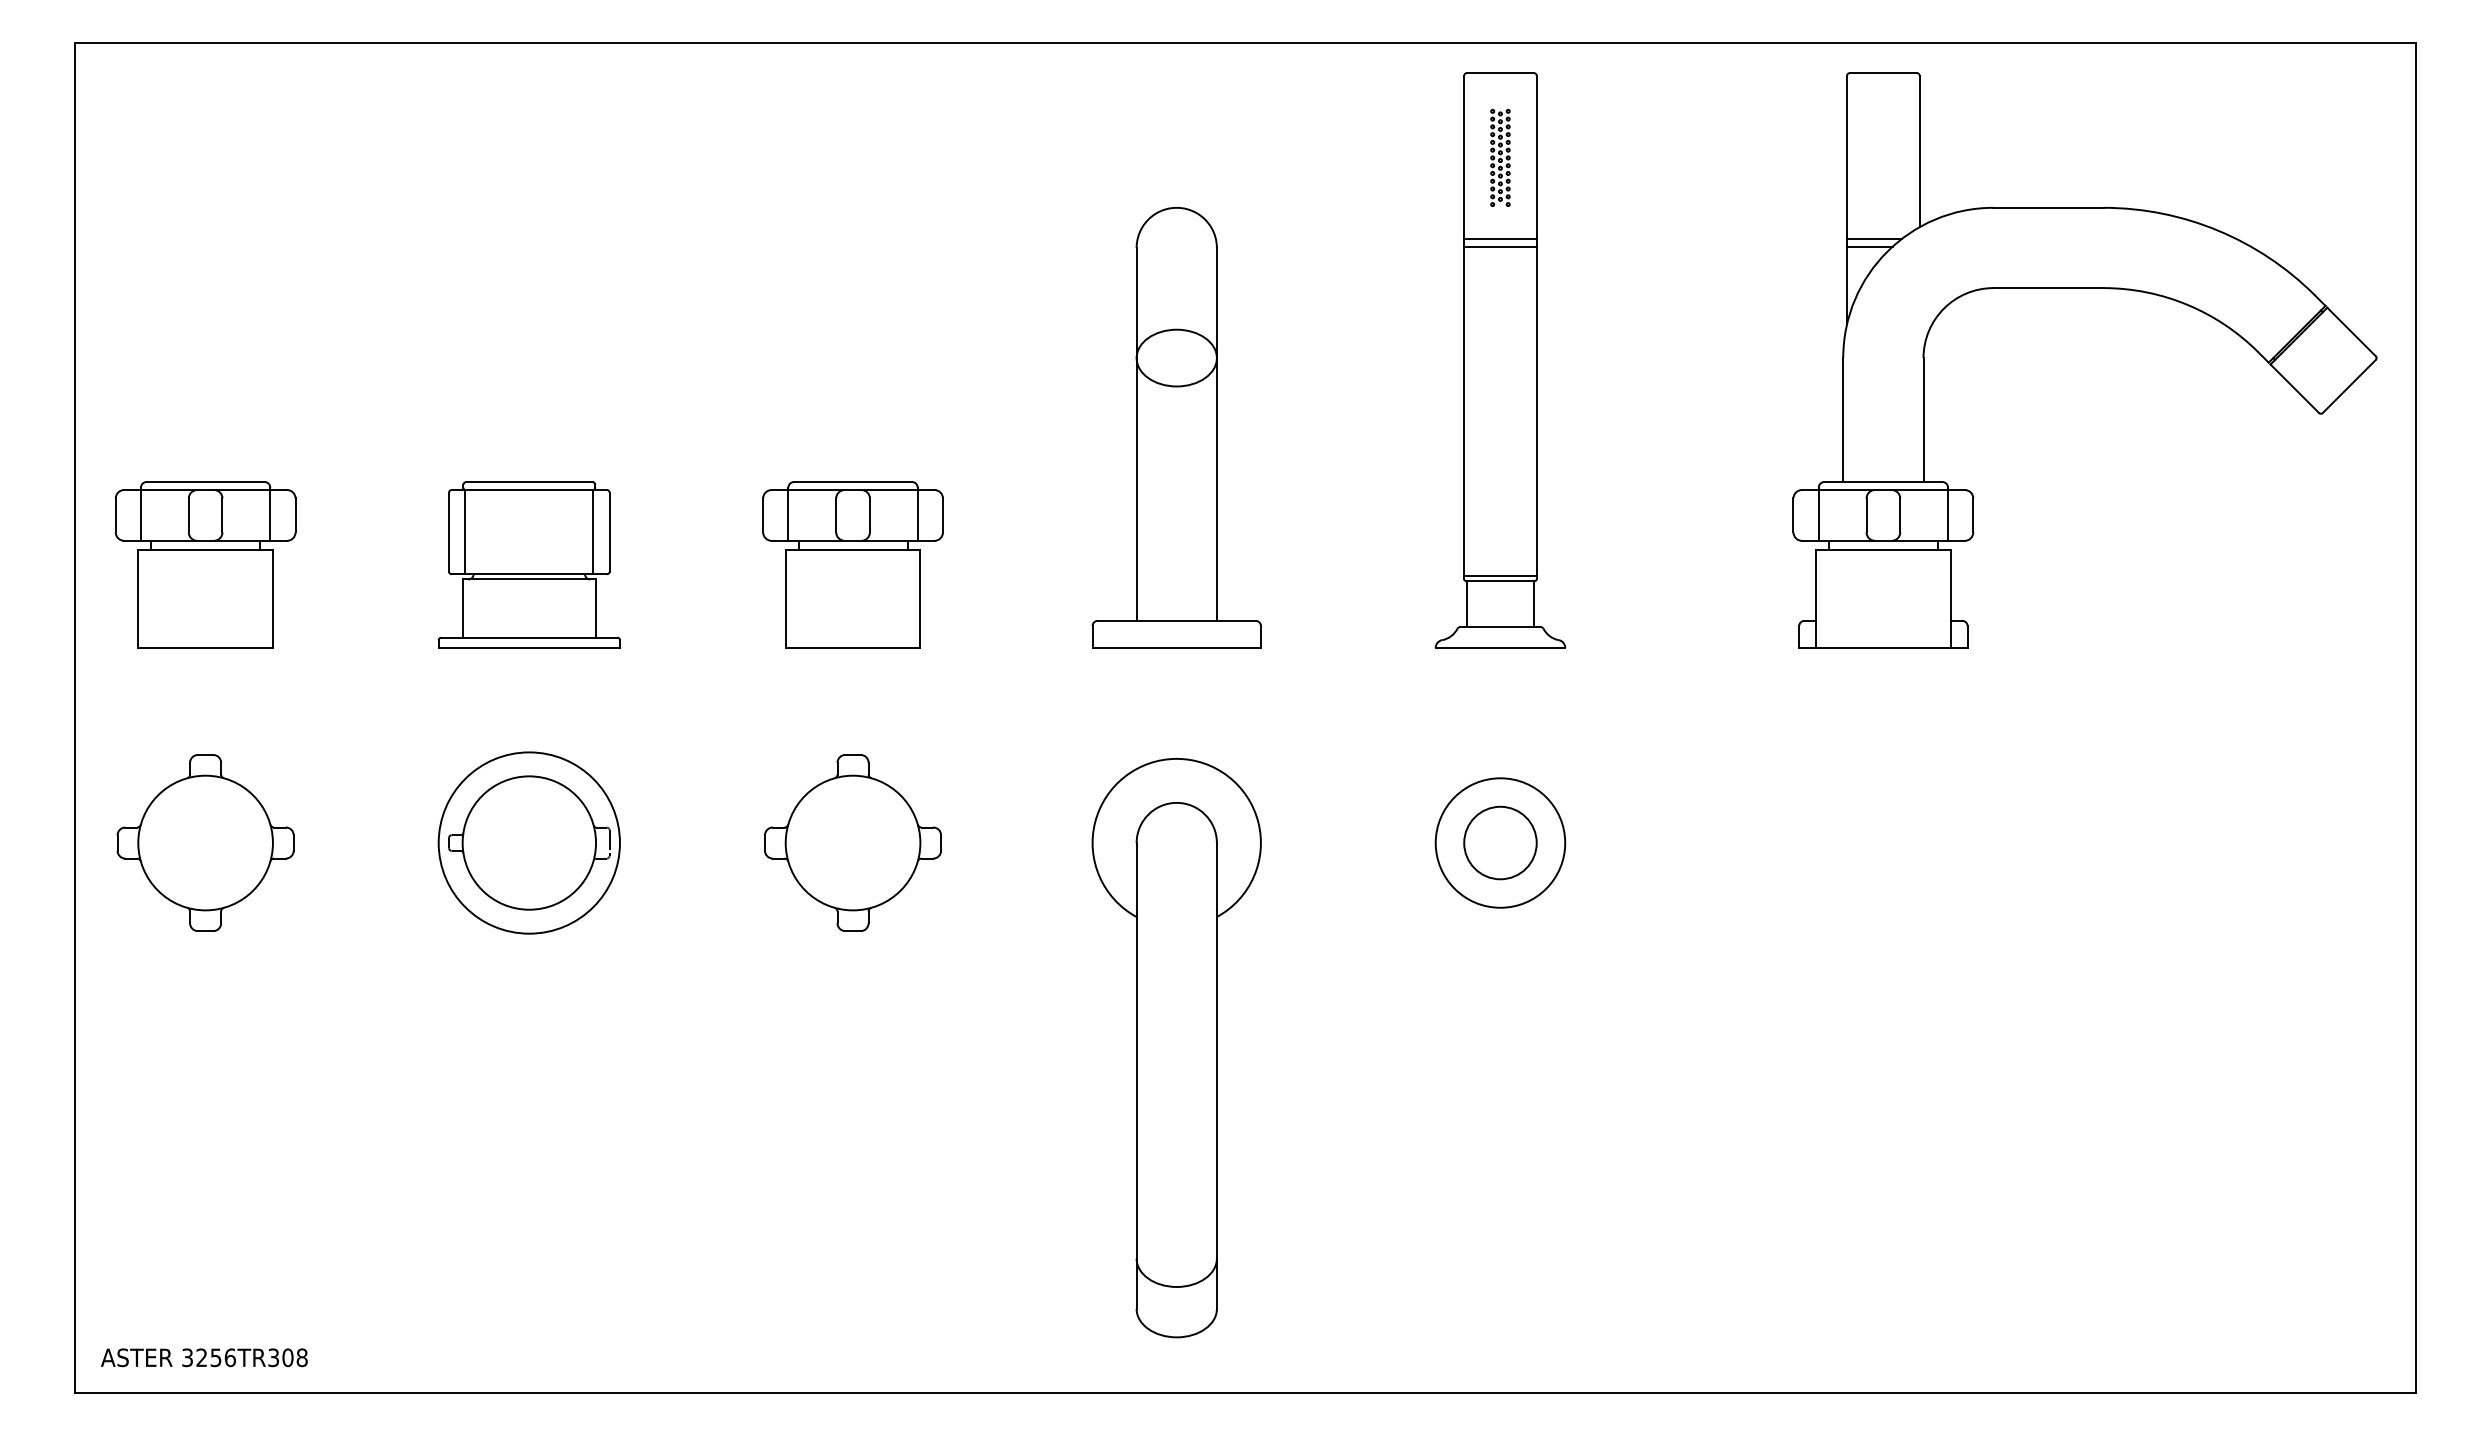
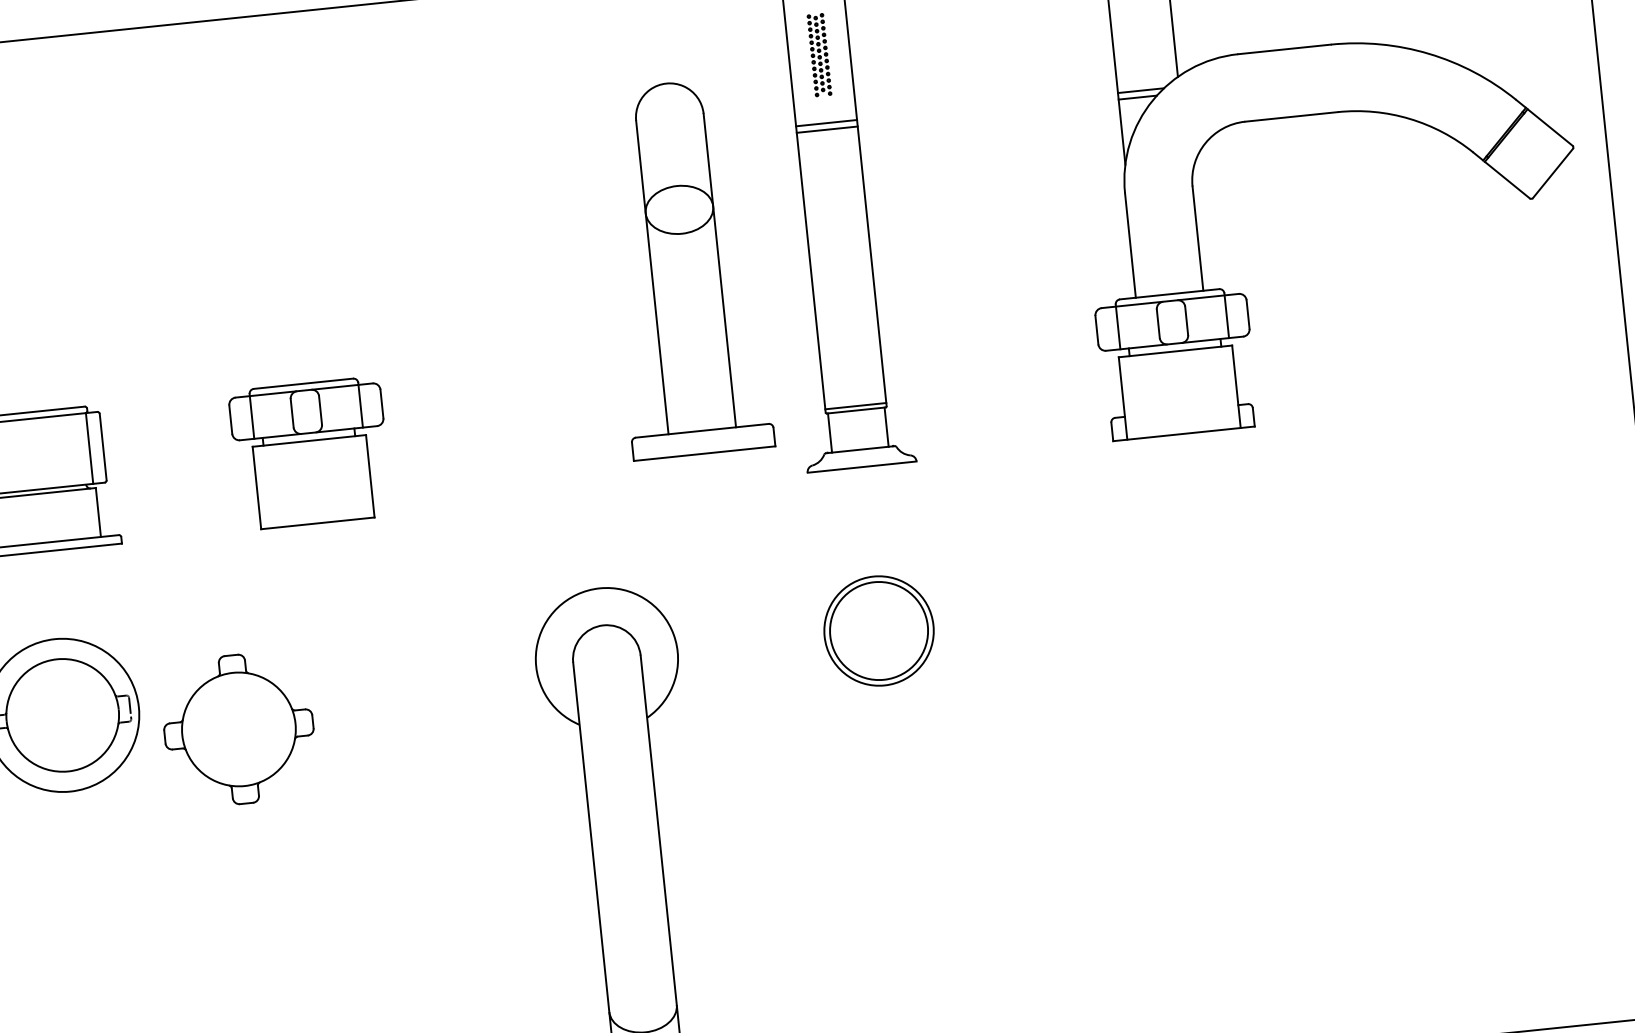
part: (1176, 427) -> (685, 268), moved
part: (852, 842) -> (238, 729), moved
circle: (1500, 842) -> (879, 630), size x1.6

